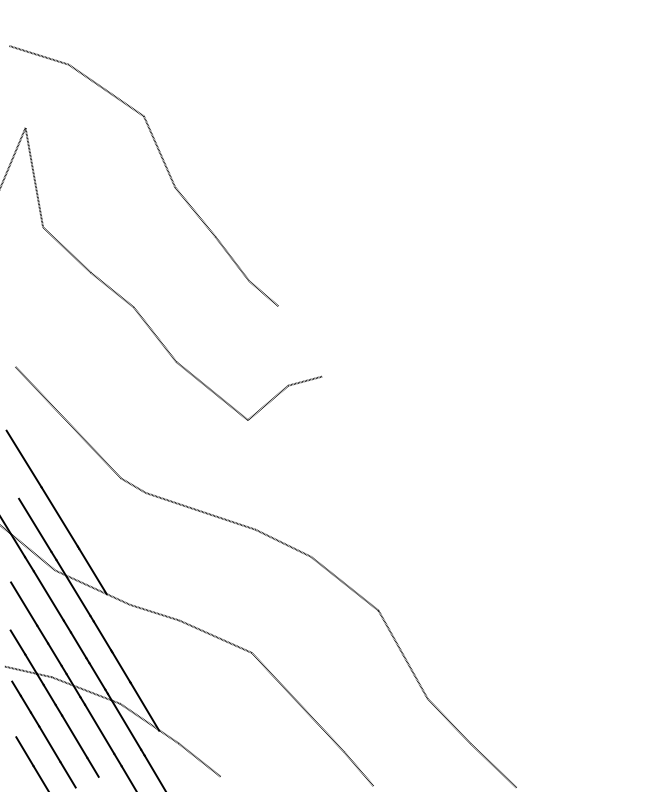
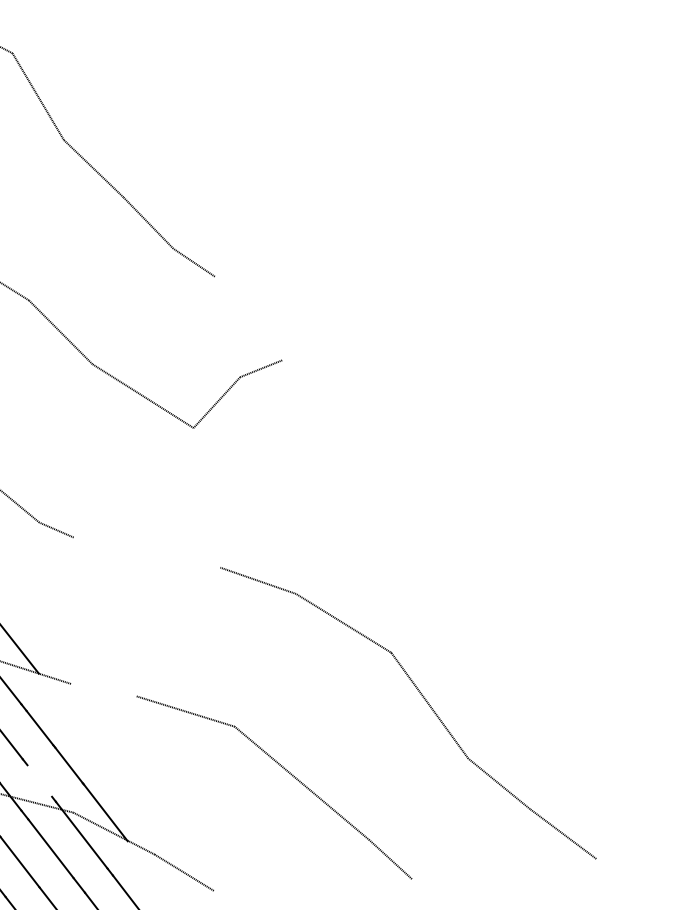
line: (200, 511) -> (146, 552), removed
line: (154, 612) -> (103, 689), removed
line: (97, 676) -> (39, 781), removed

